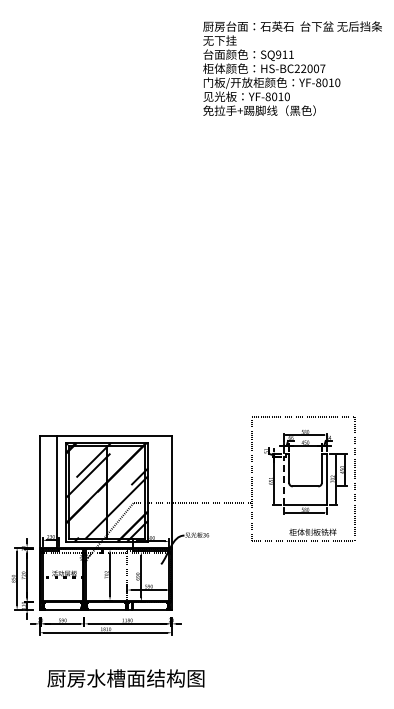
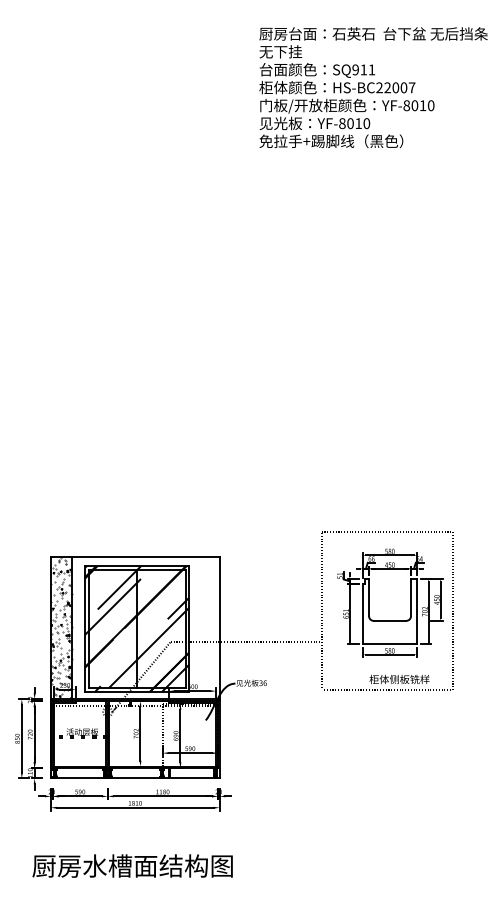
line: (284, 481) -> (363, 614), dashed -> solid
hatch: (47, 492) -> (60, 628), added
text: (125, 678) -> (132, 866), moved

